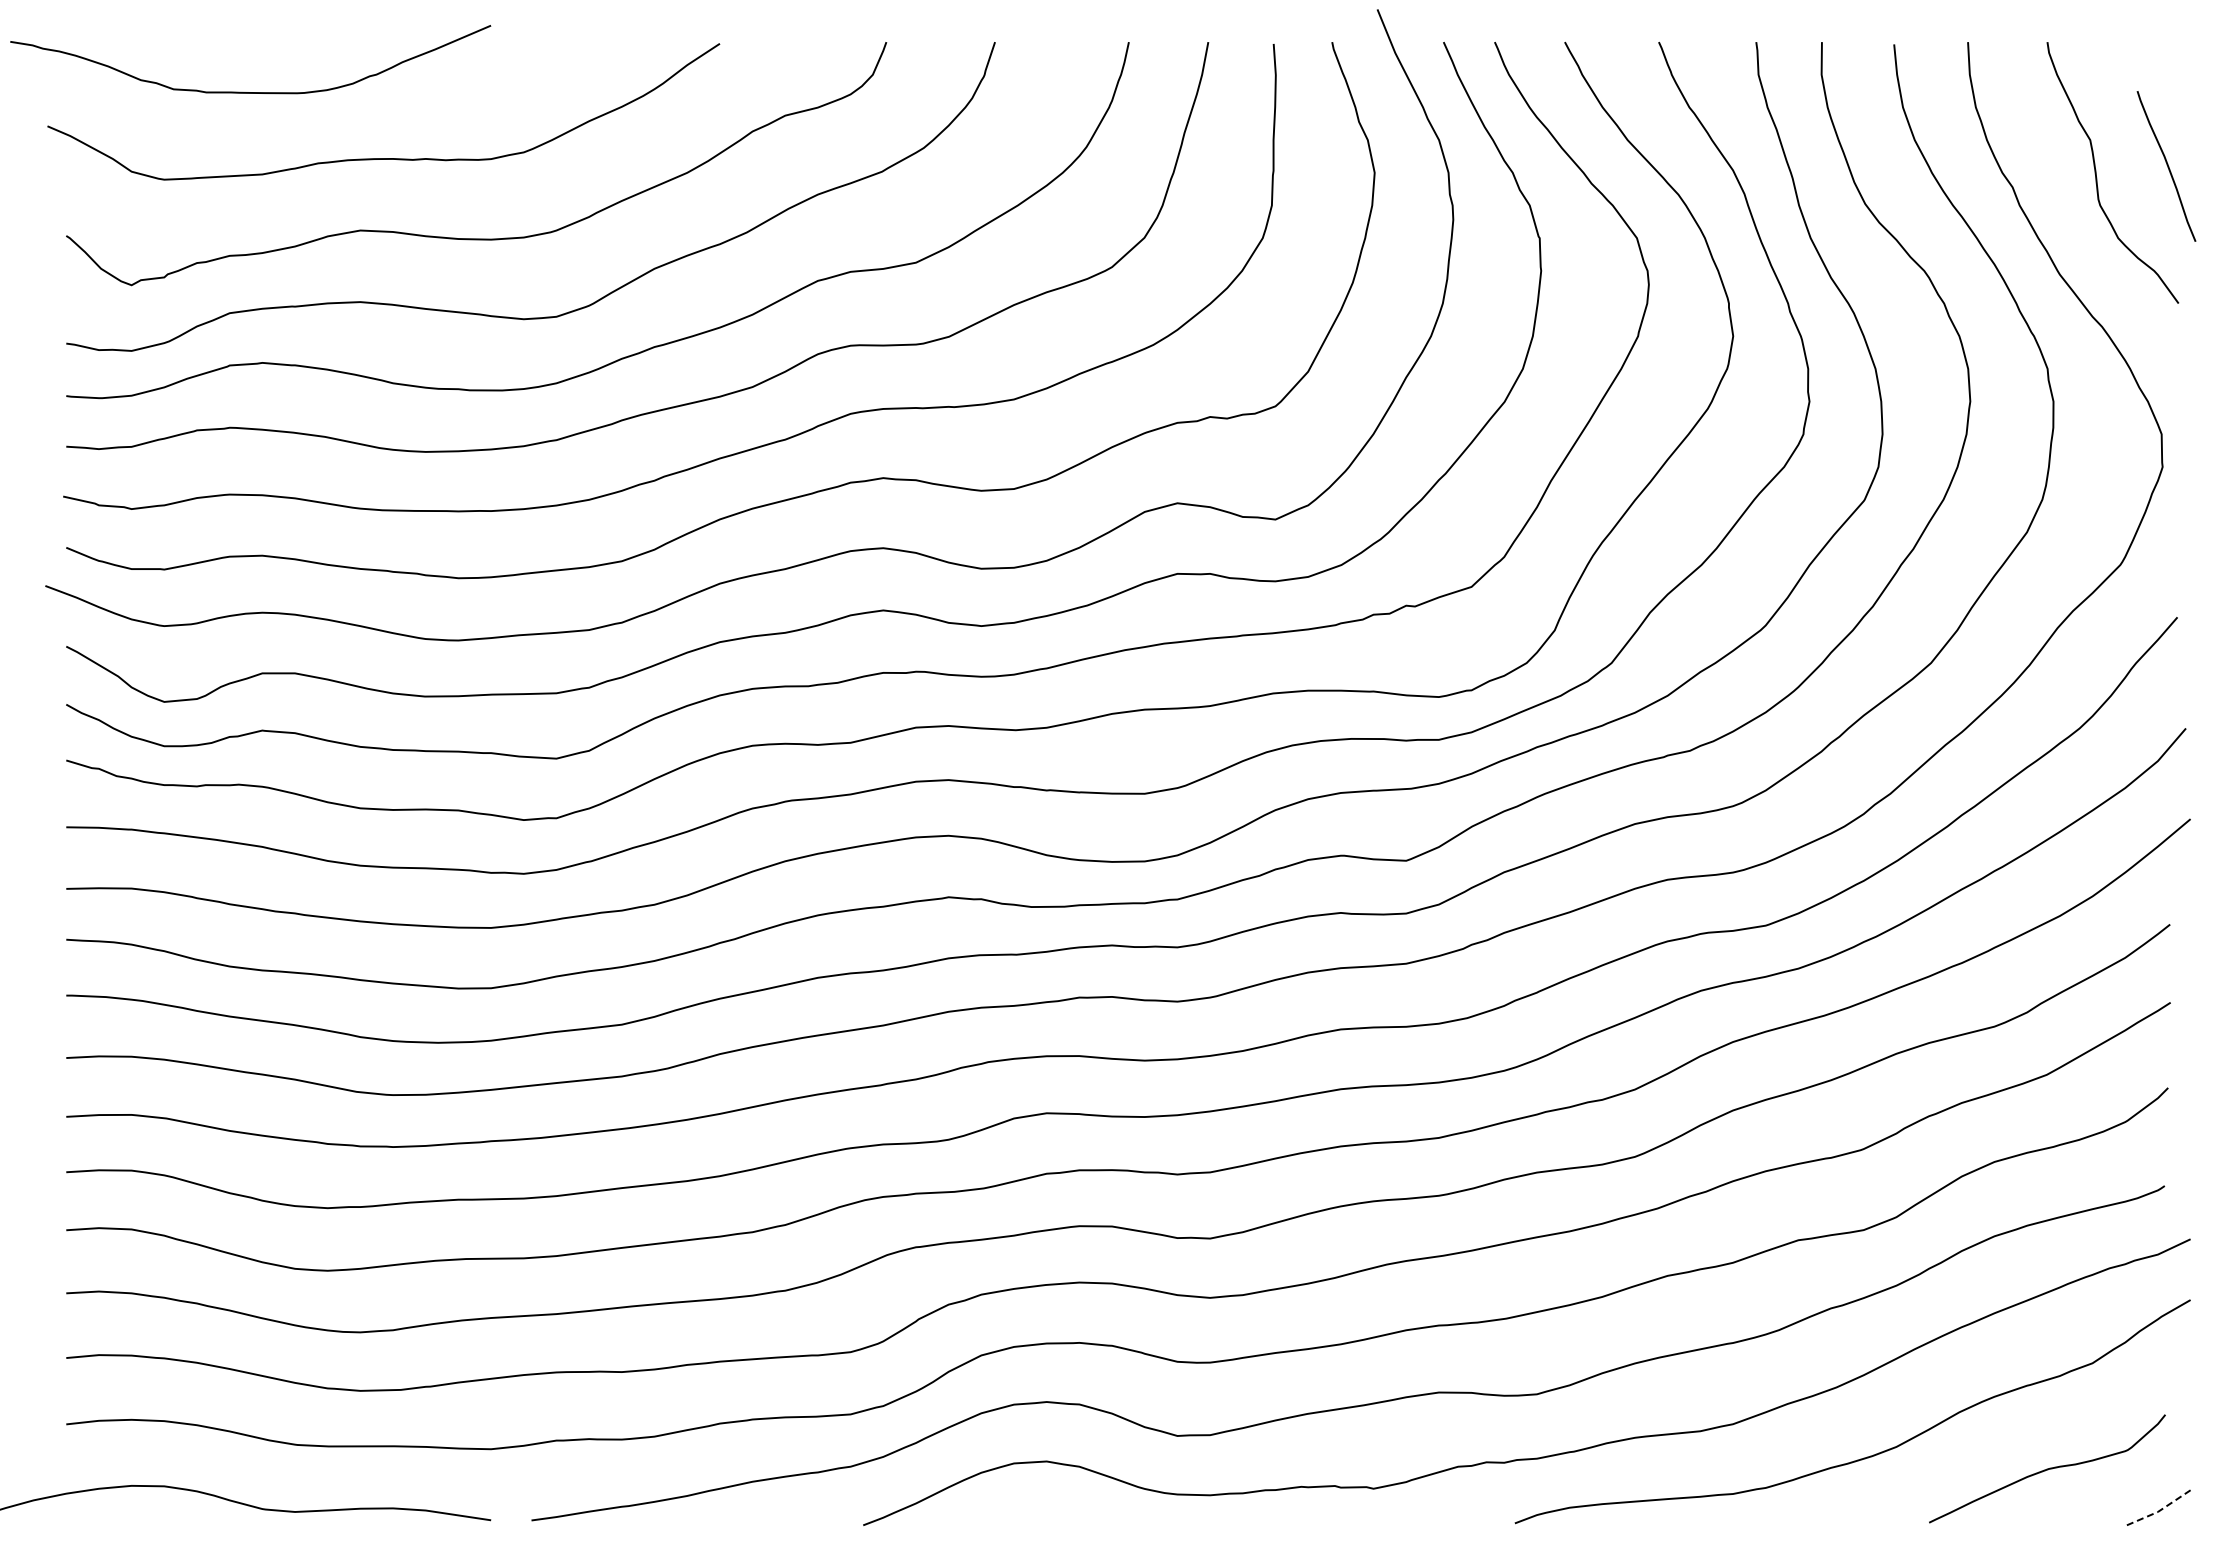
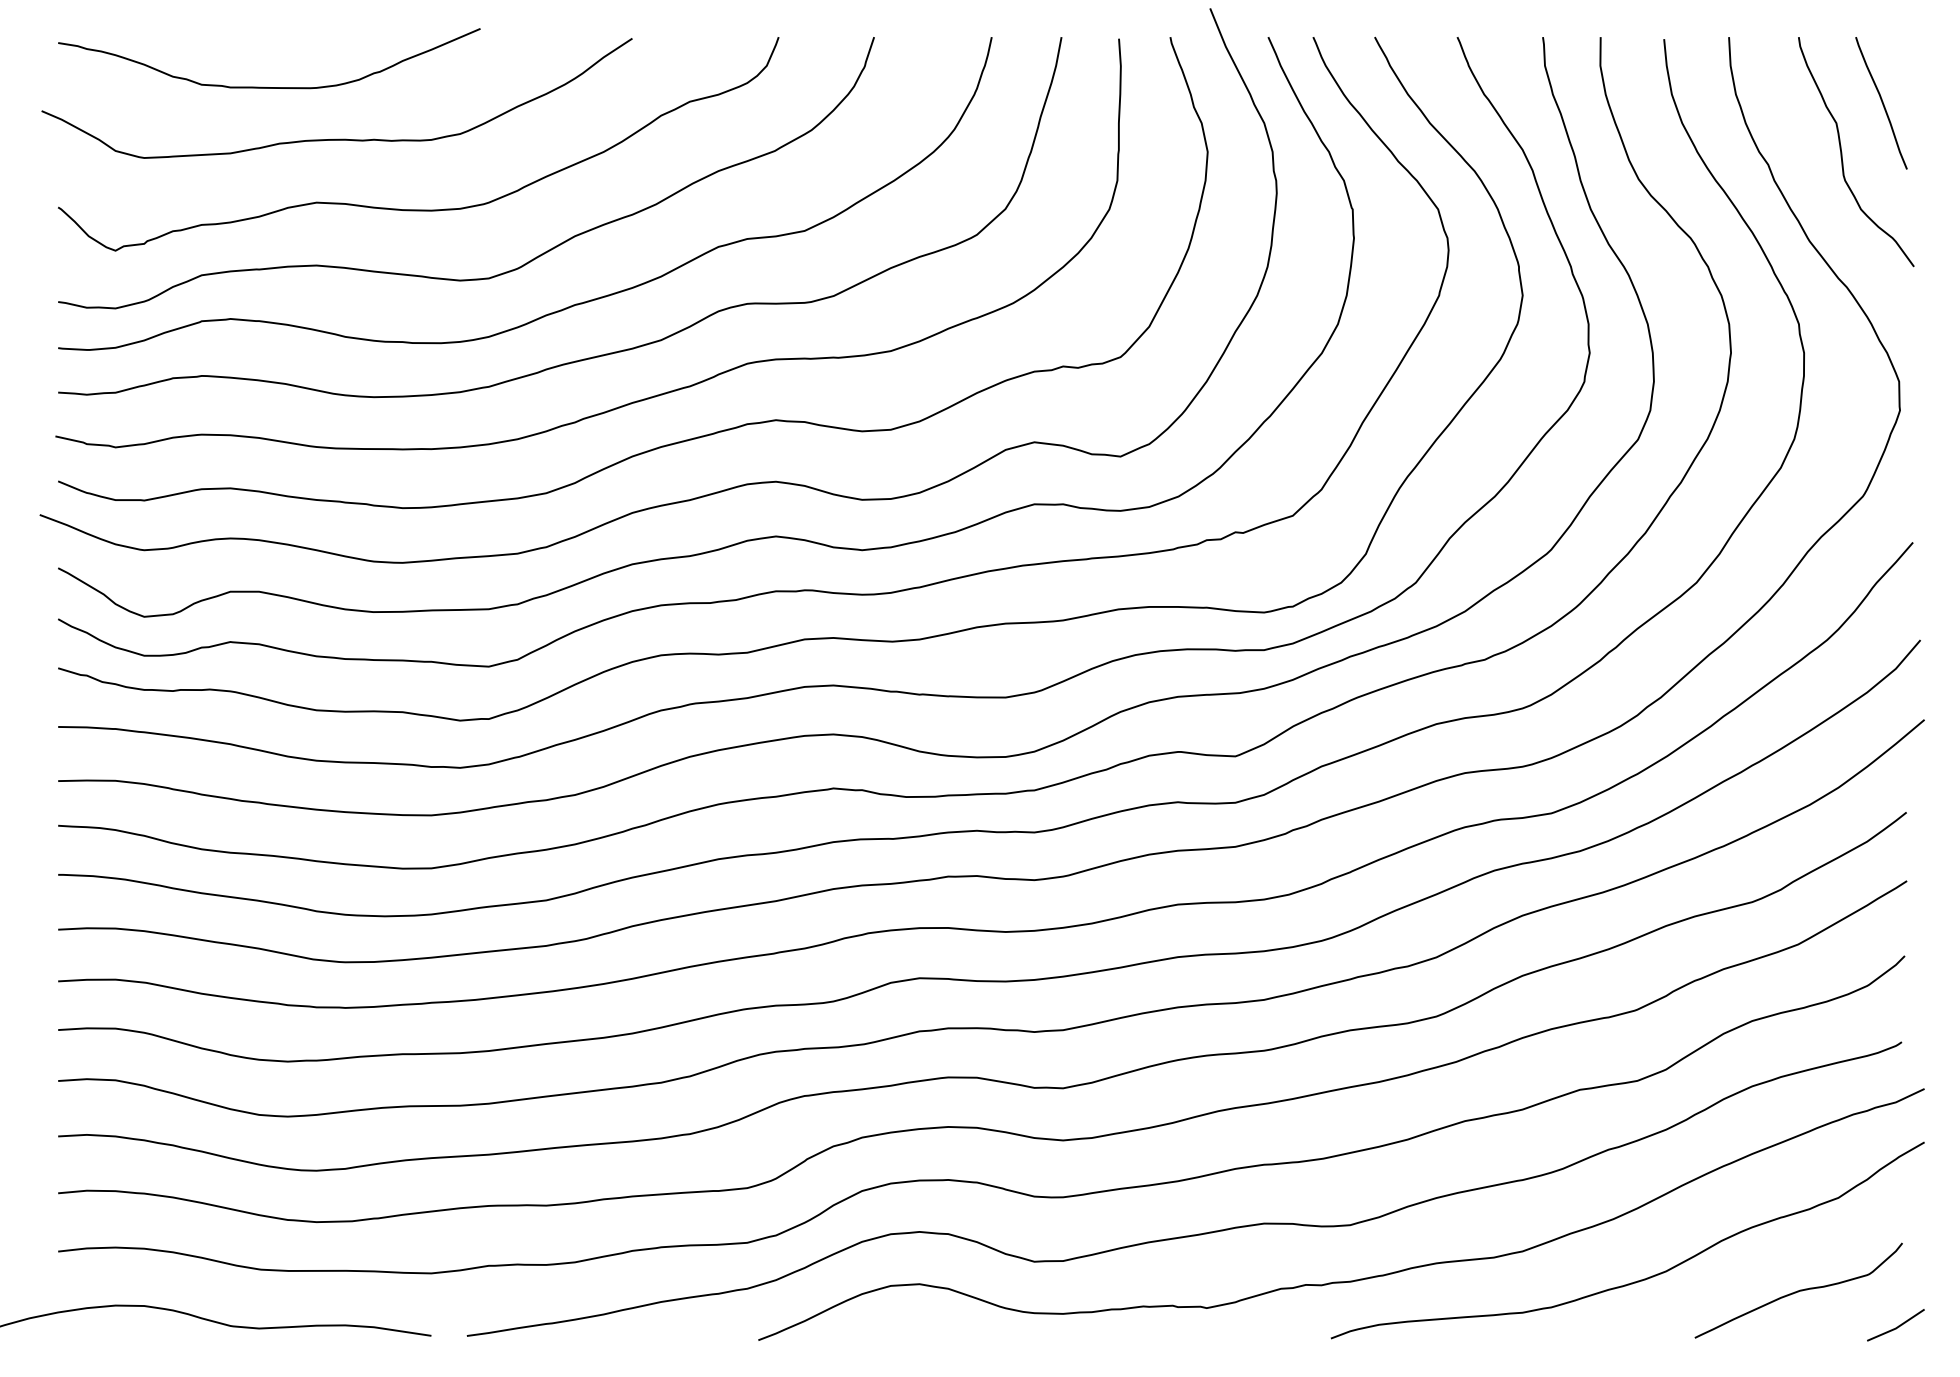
curve: (242, 91) -> (262, 86), moved
curve: (2166, 165) -> (1881, 102), moved
line: (2158, 1511) -> (1896, 1328), dashed -> solid

